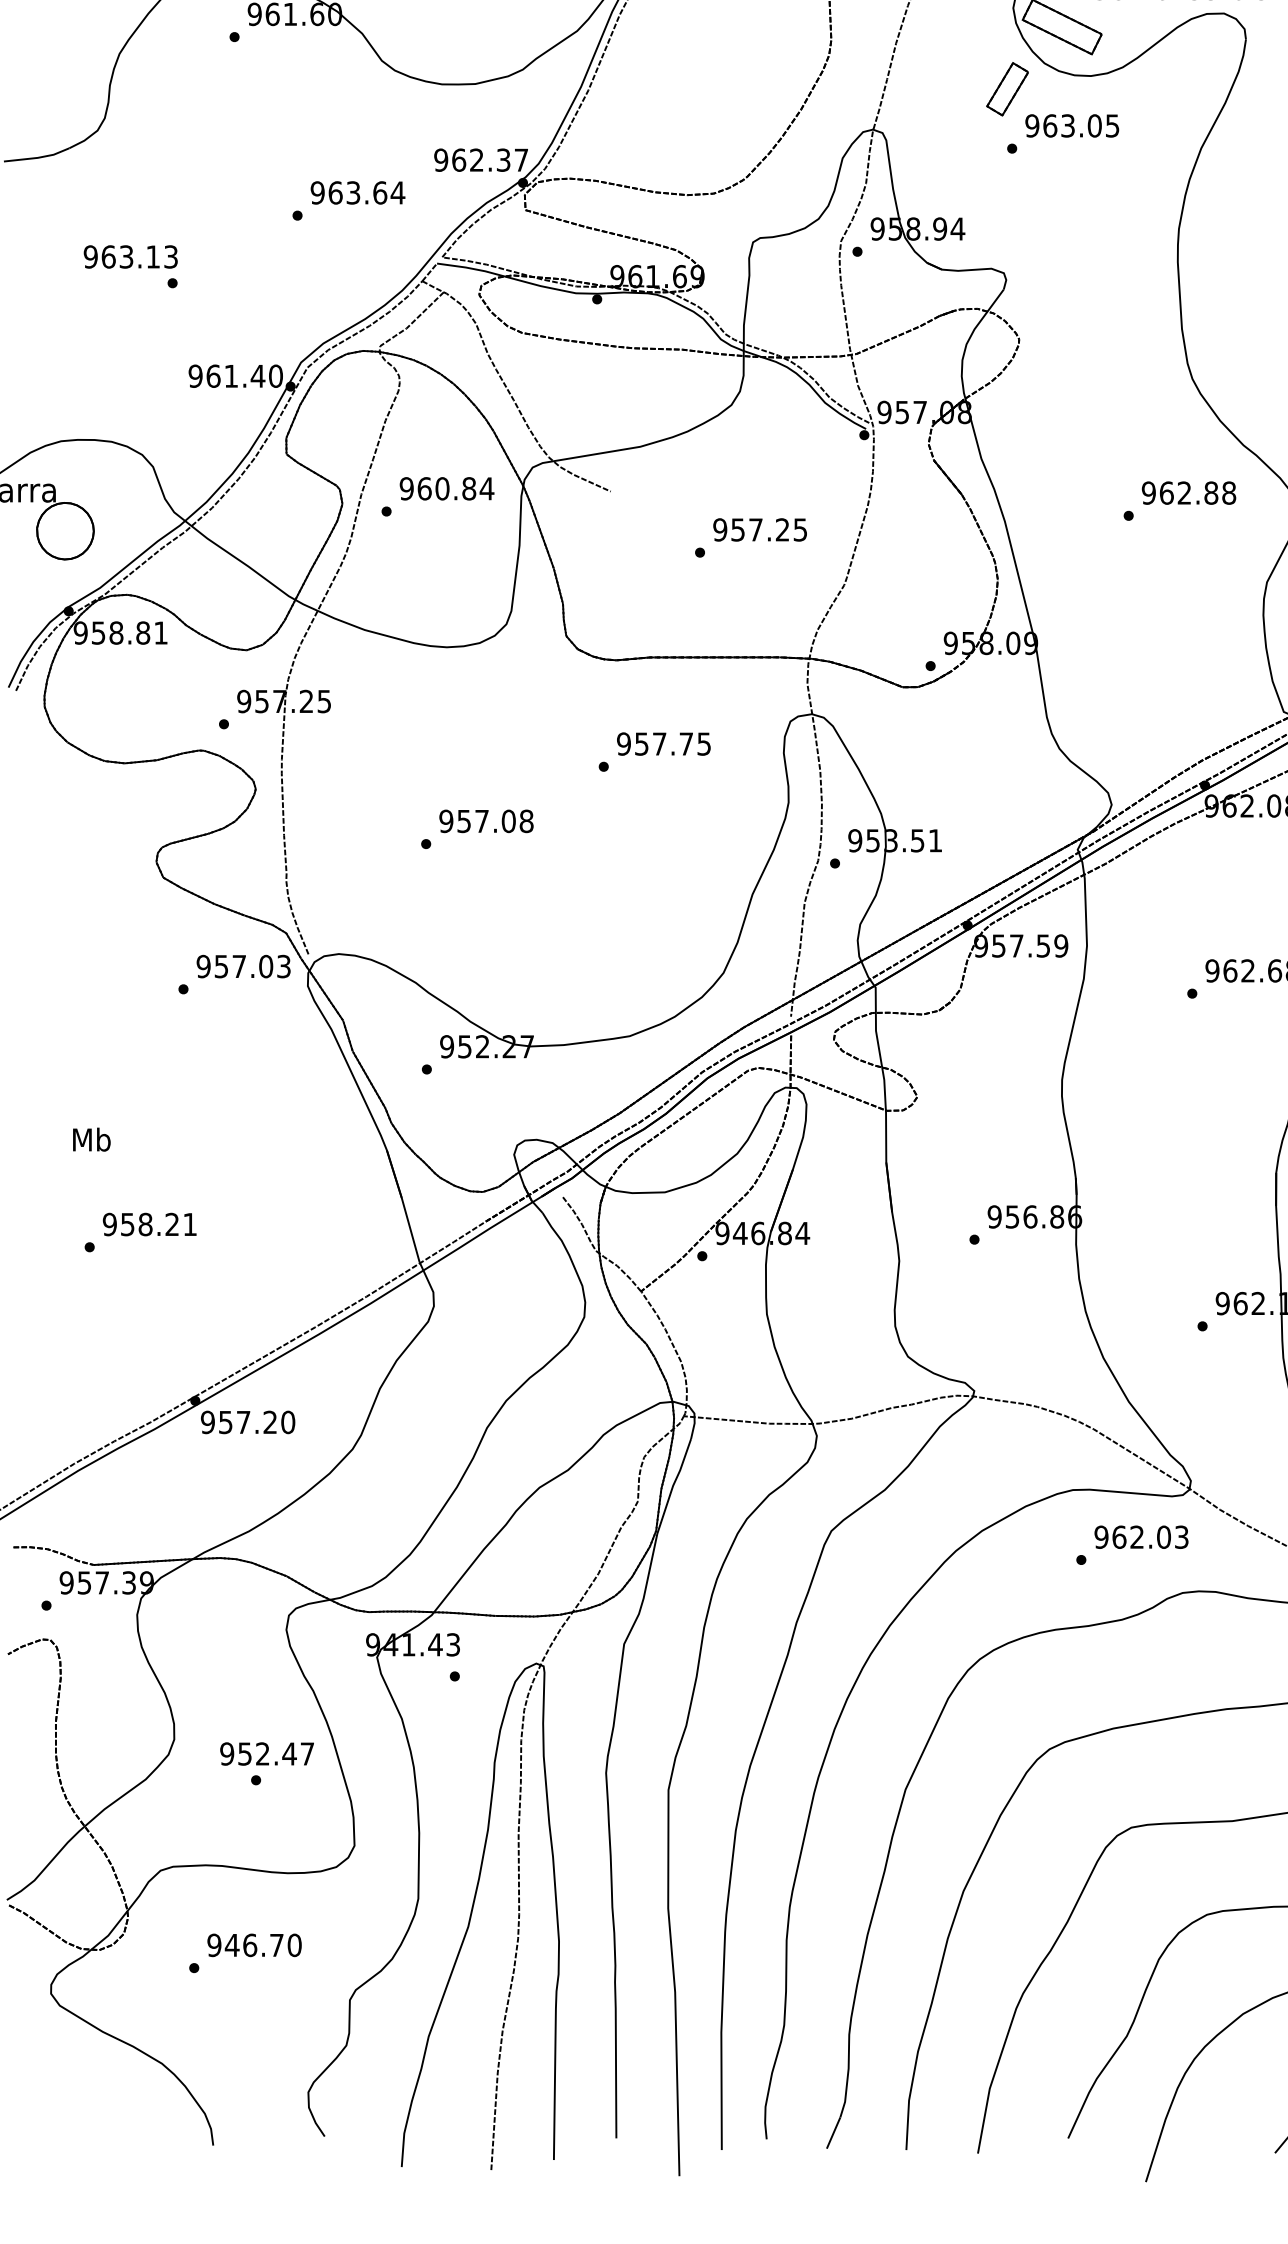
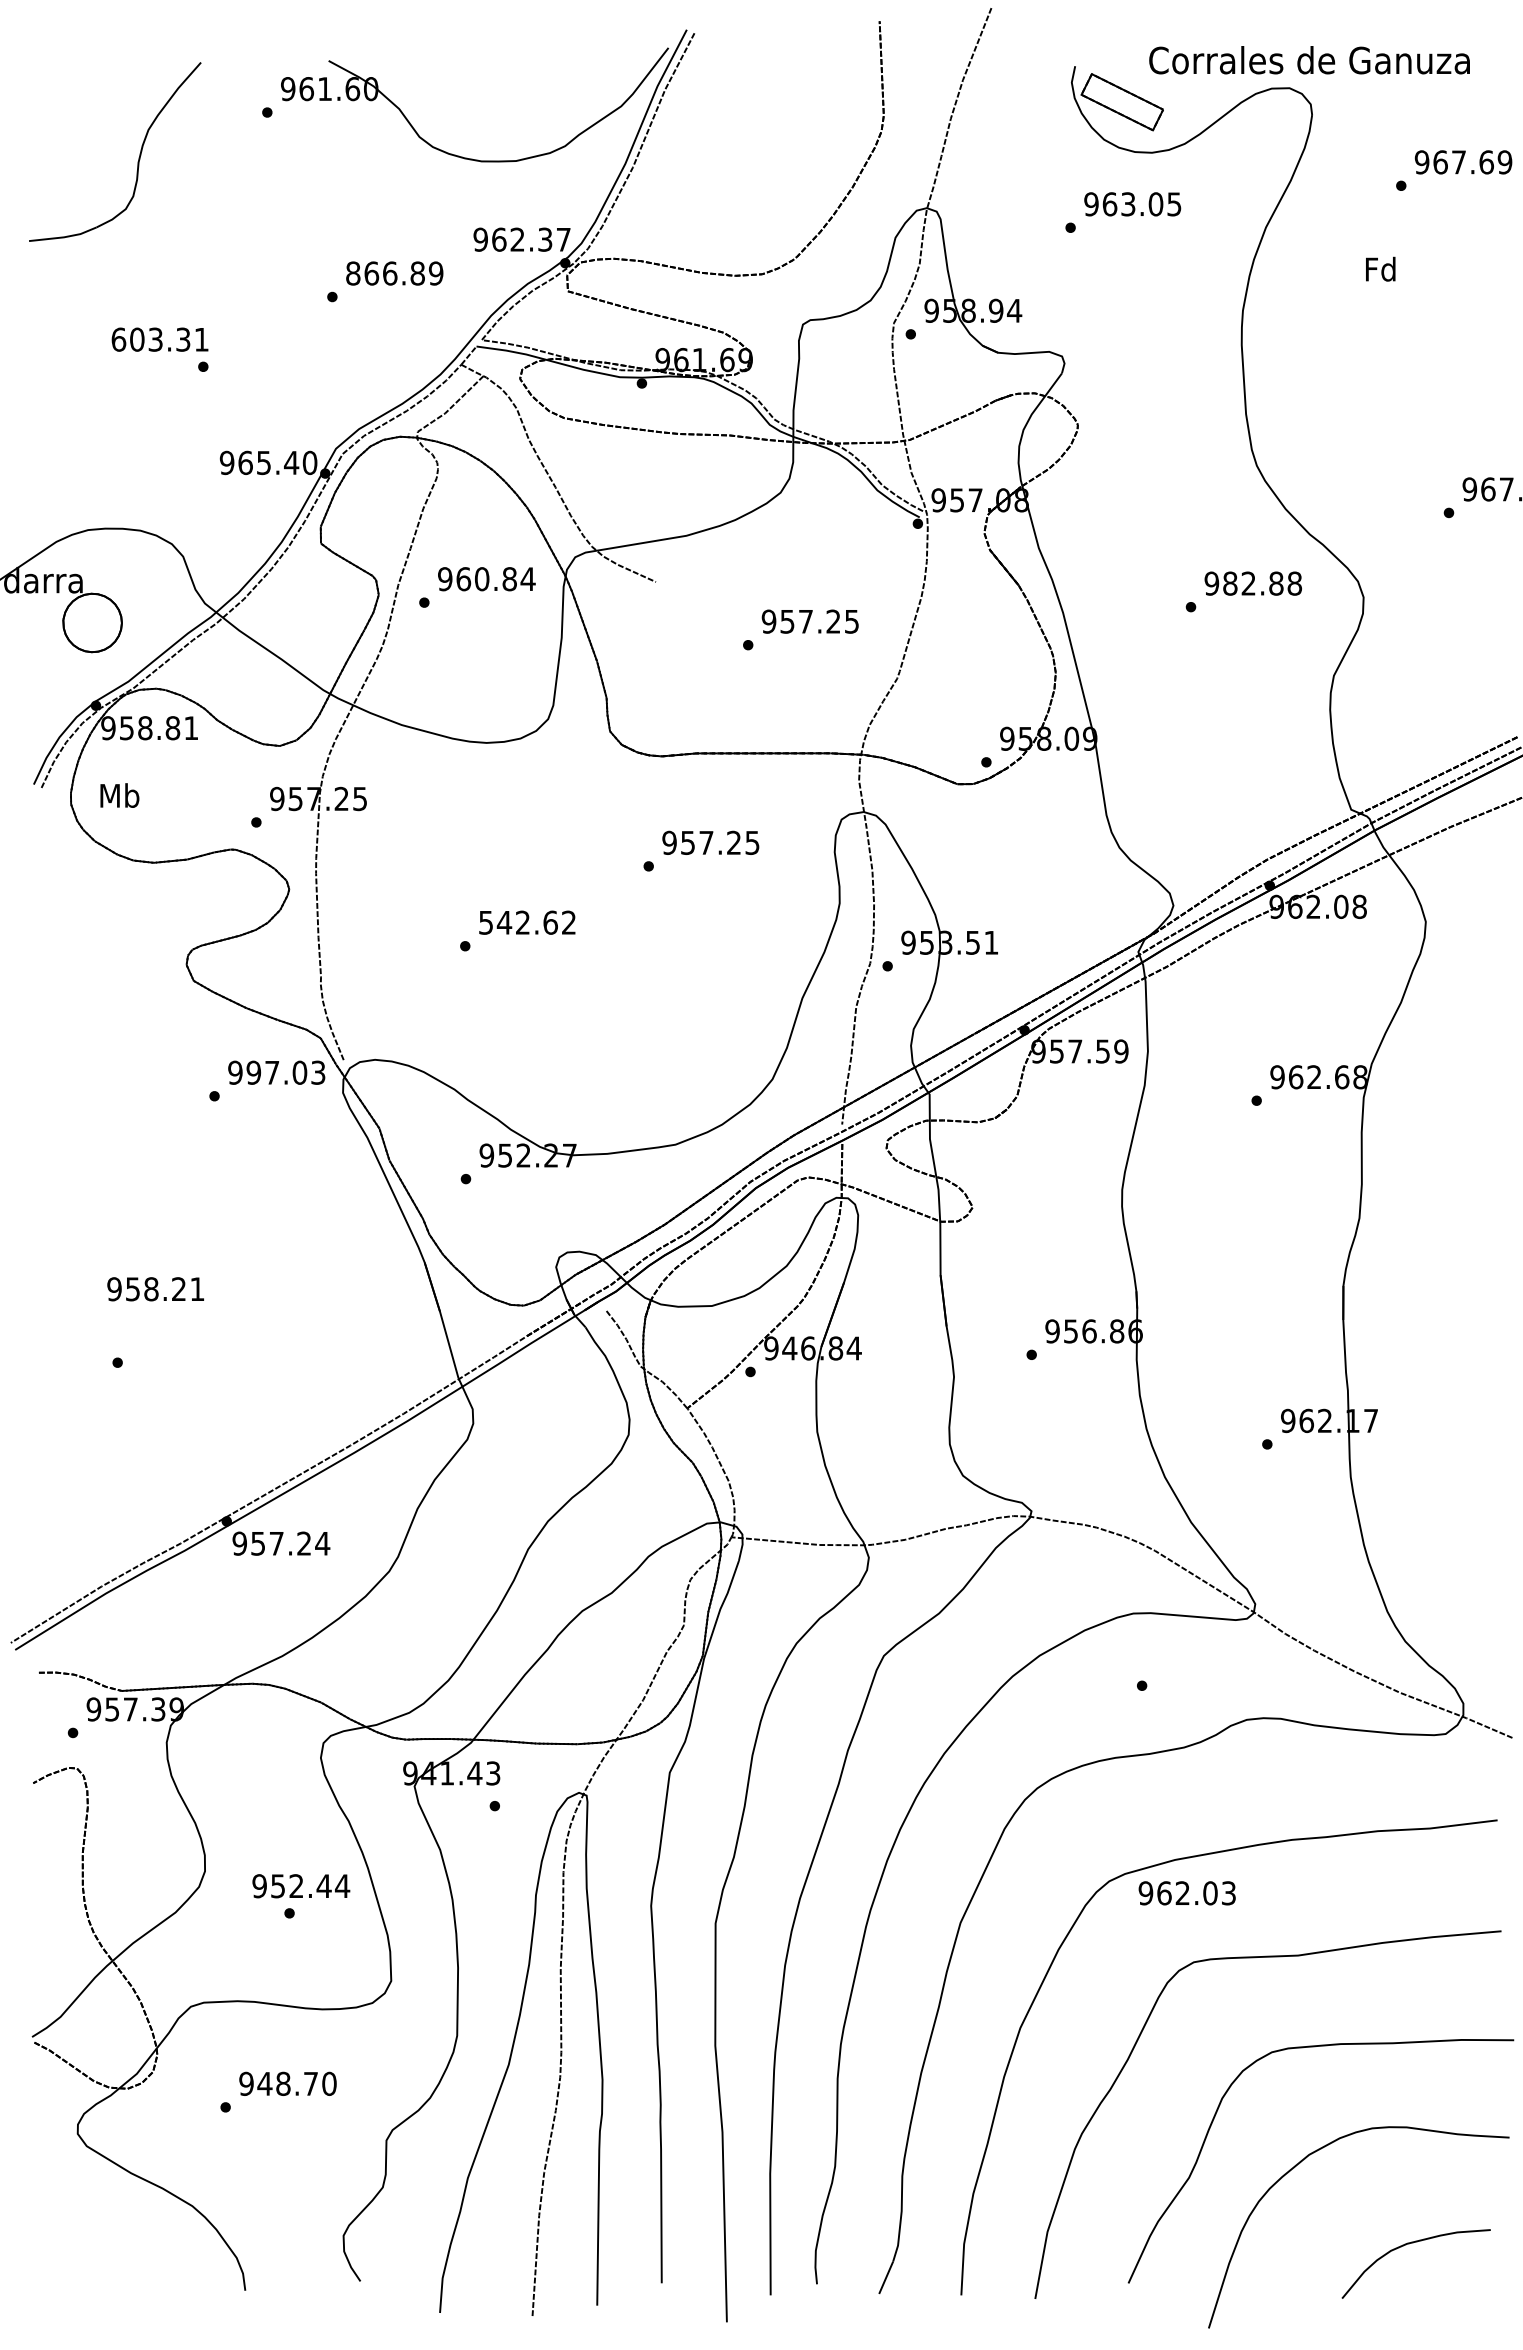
part: (1007, 89) -> (1065, 166), removed
text: (357, 192) -> (394, 273), 963.64 -> 866.89
text: (130, 256) -> (159, 339), 963.13 -> 603.31
text: (230, 376) -> (263, 463), 961.40 -> 965.40
text: (1166, 492) -> (1230, 583), 962.88 -> 982.88
text: (685, 743) -> (733, 842), 957.75 -> 957.25
text: (486, 821) -> (527, 922), 957.08 -> 542.62
text: (221, 966) -> (253, 1072), 957.03 -> 997.03
text: (91, 1139) -> (119, 795), moved
text: (149, 1224) -> (155, 1289), moved
text: (287, 1422) -> (322, 1543), 957.20 -> 957.24
text: (1140, 1537) -> (1186, 1893), moved
text: (307, 1753) -> (342, 1885), 952.47 -> 952.44
text: (250, 1944) -> (283, 2083), 946.70 -> 948.70

